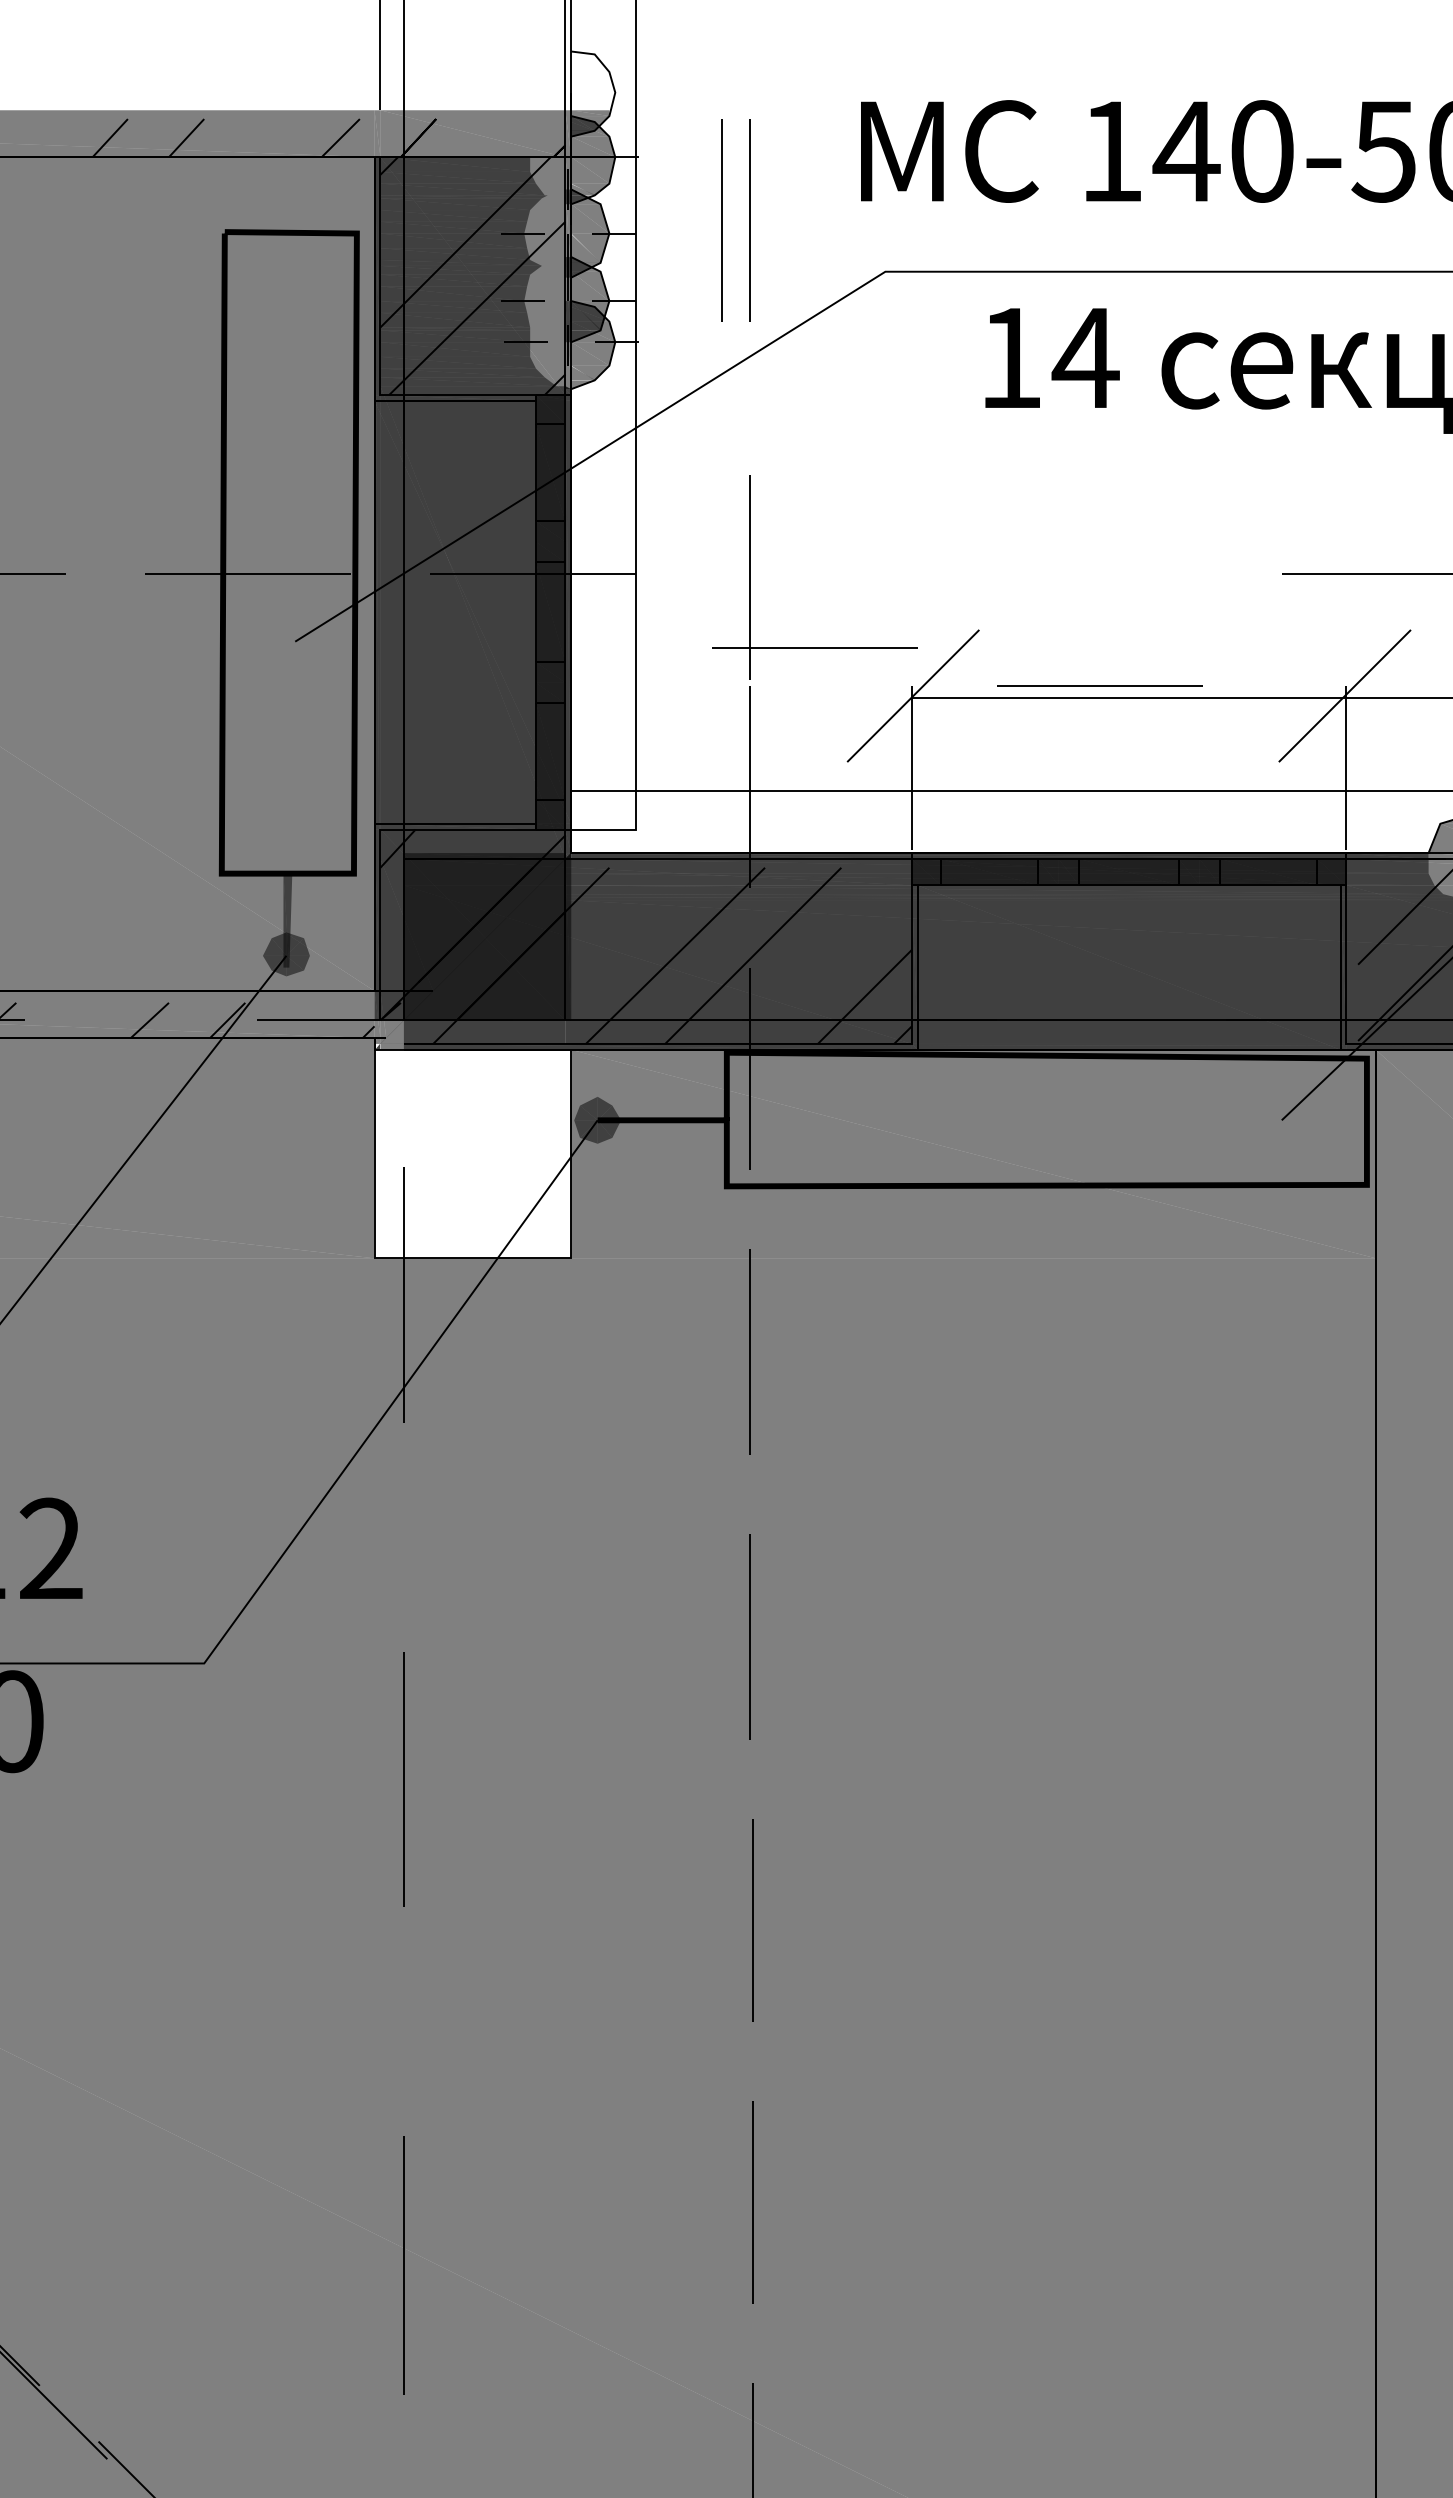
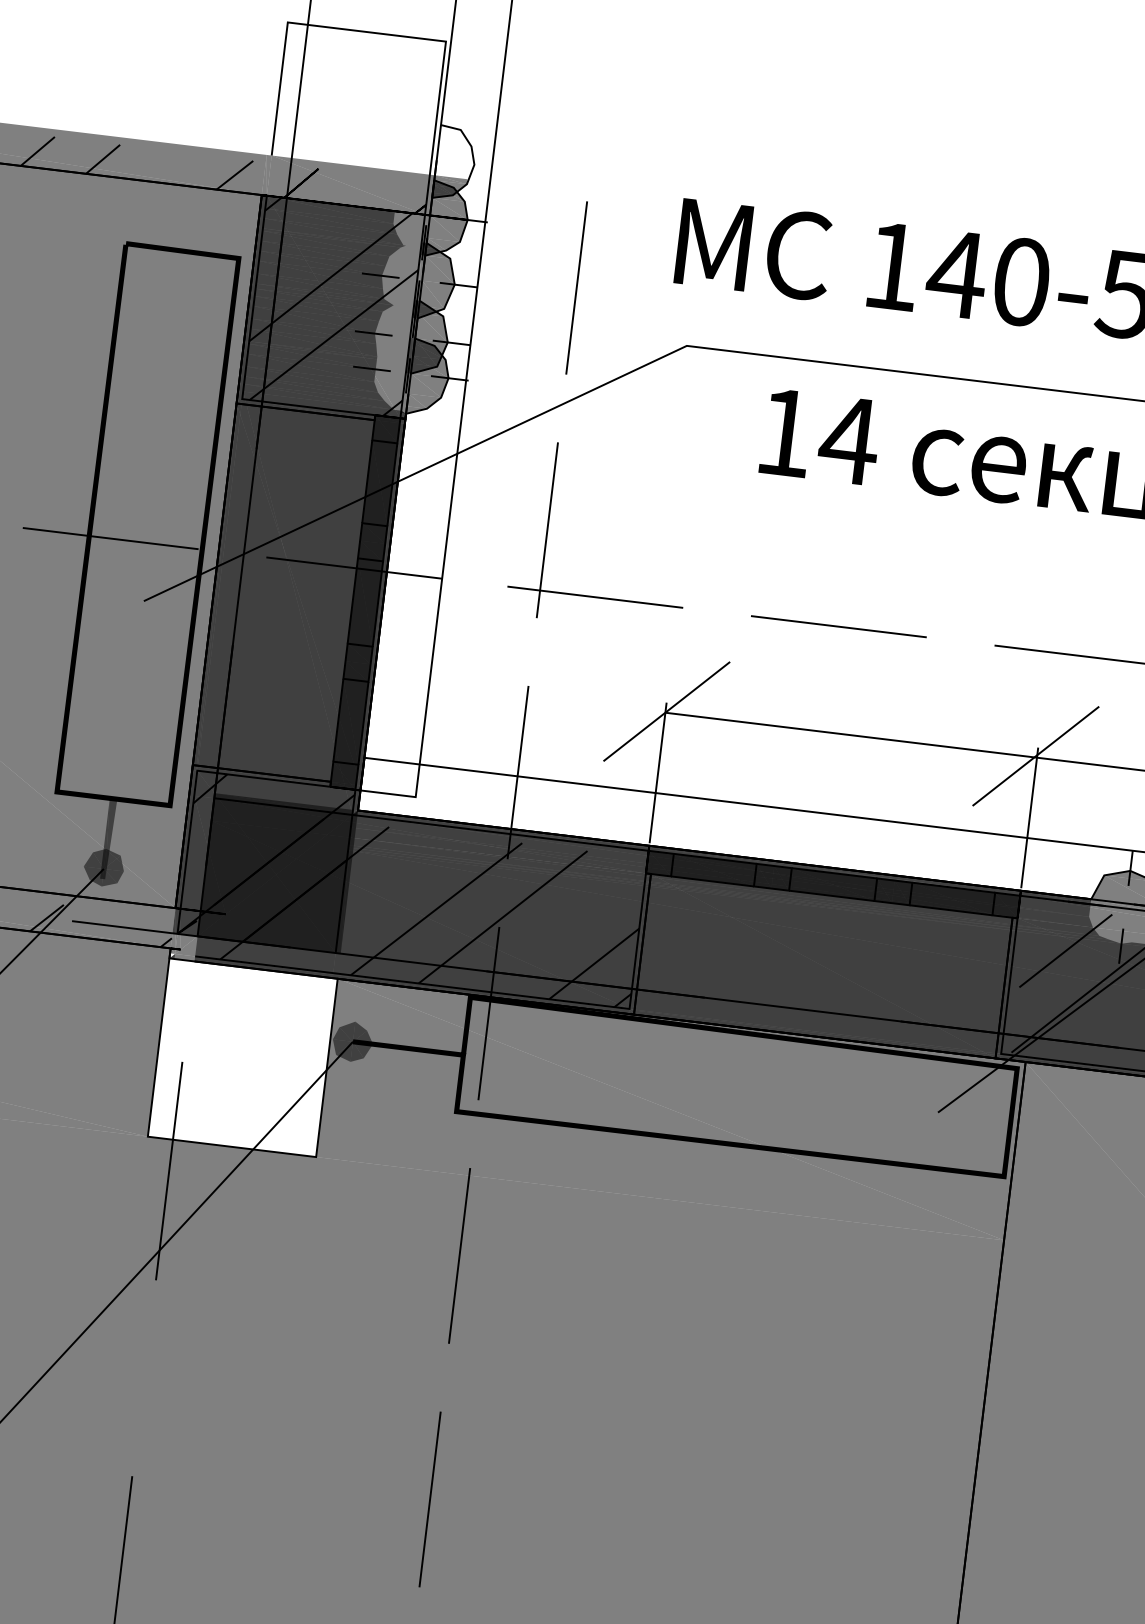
line: (721, 220) -> (551, 285), removed
part: (750, 577) -> (547, 530), moved
line: (1099, 685) -> (838, 626), moved

